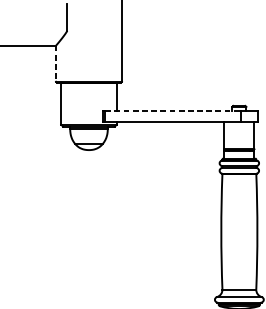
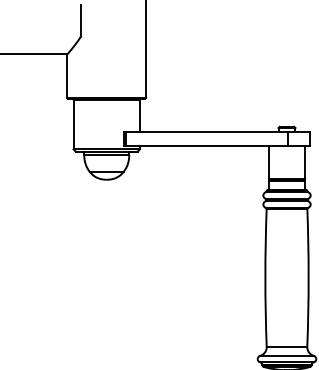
line: (56, 63) -> (67, 76), dashed -> solid
line: (173, 110) -> (207, 132), dashed -> solid

